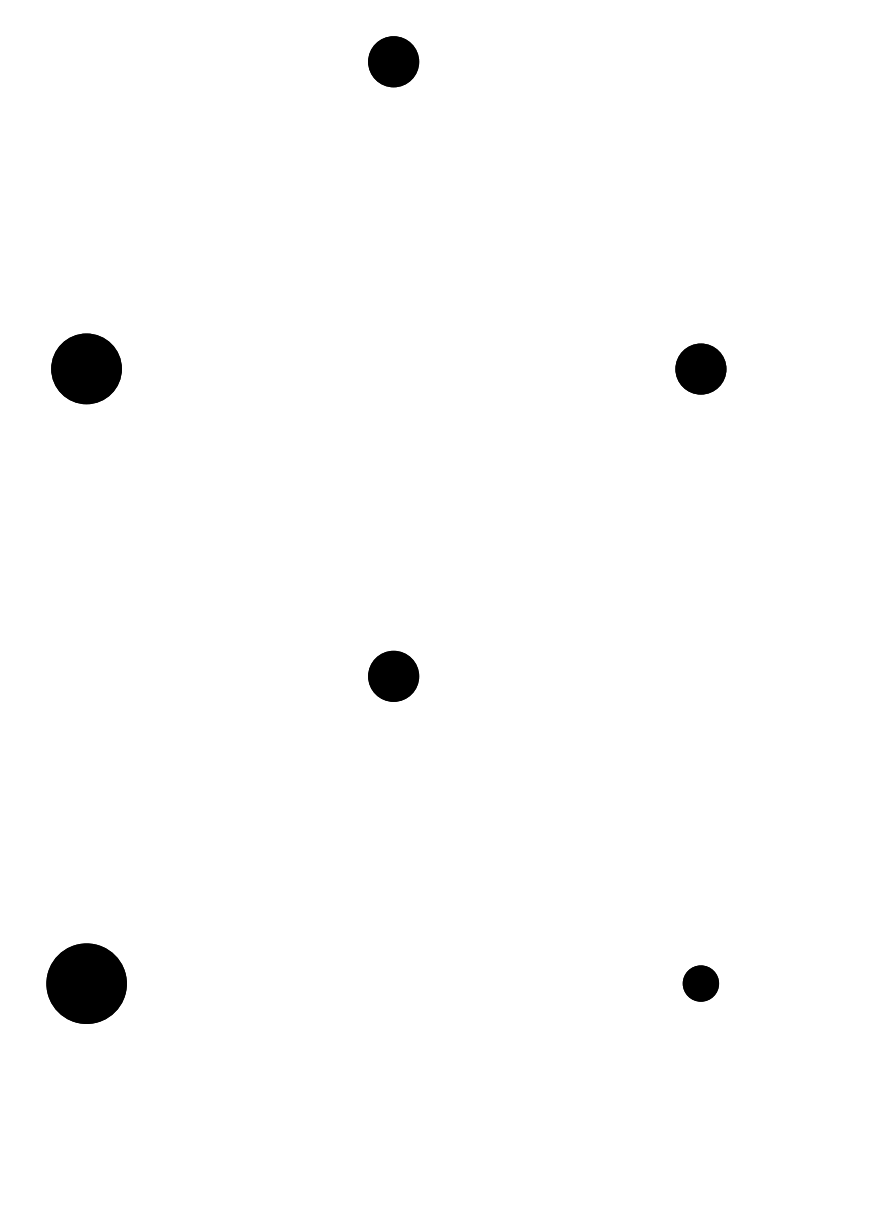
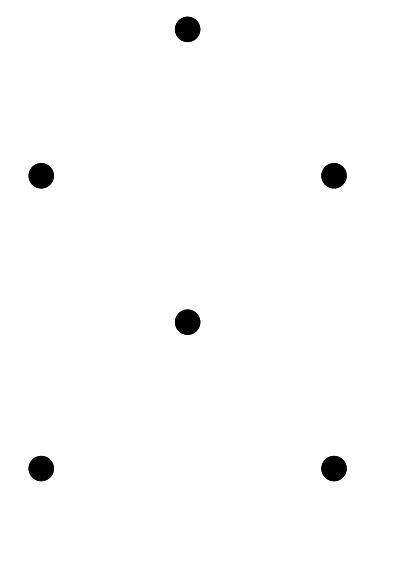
part: (84, 368) -> (40, 175), size x0.71
part: (84, 983) -> (40, 468), size x0.62
part: (699, 983) -> (333, 468), size x1.43

